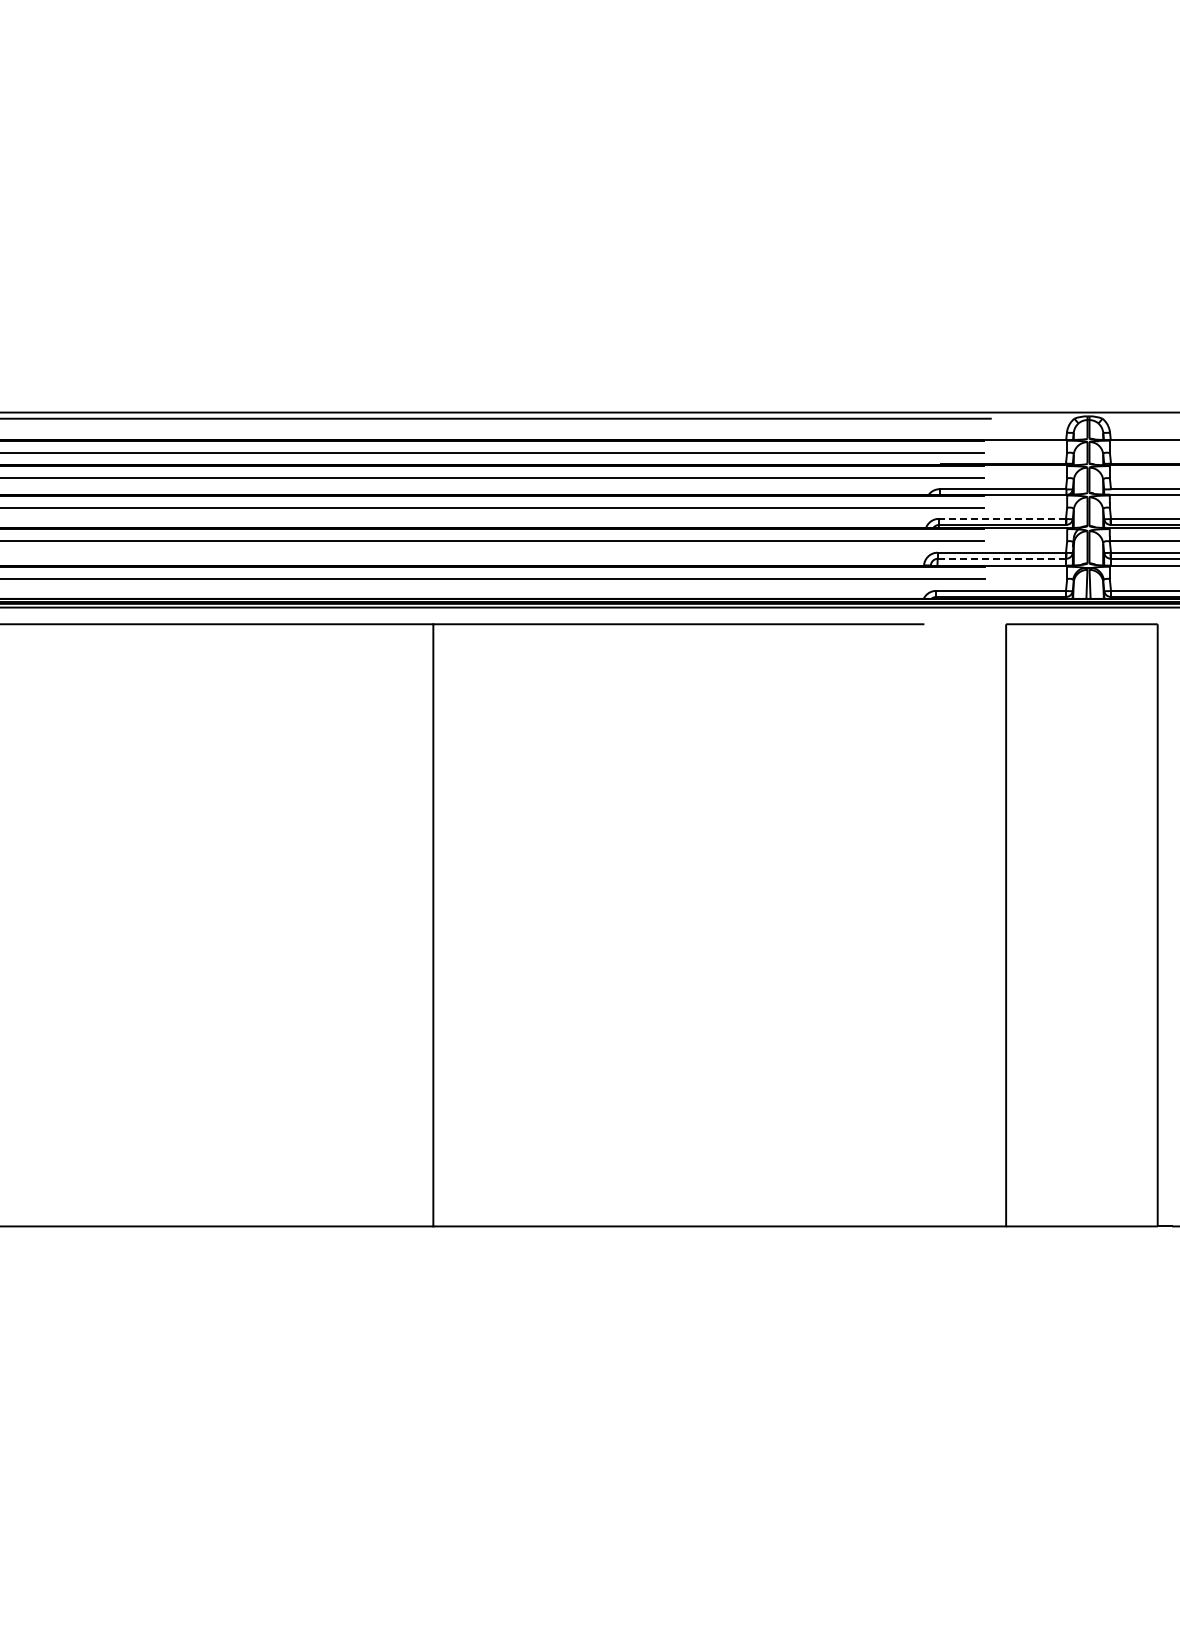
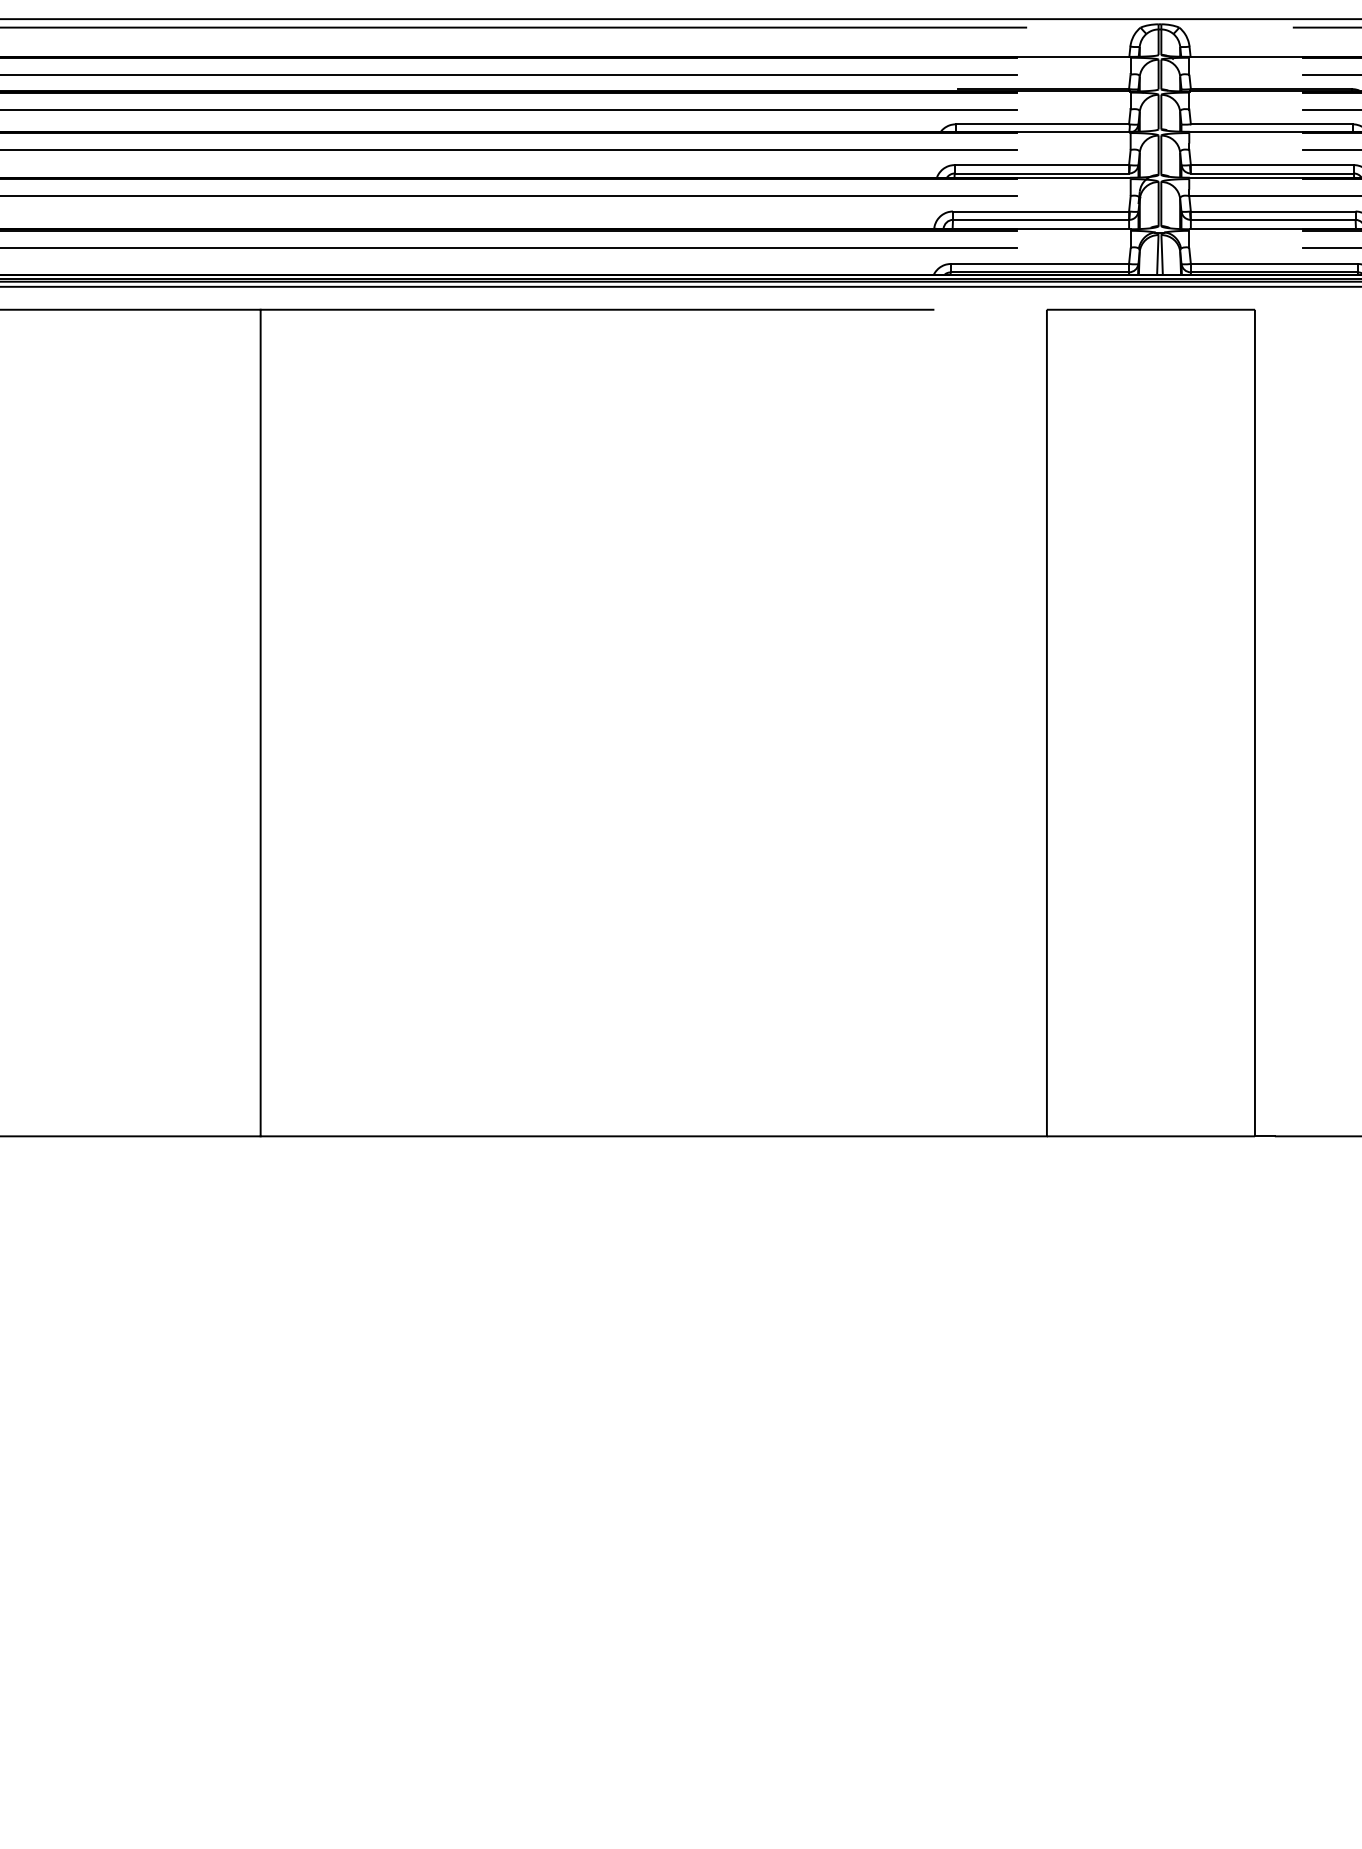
line: (1002, 518) -> (1041, 164), dashed -> solid
line: (1002, 558) -> (1041, 219), dashed -> solid

